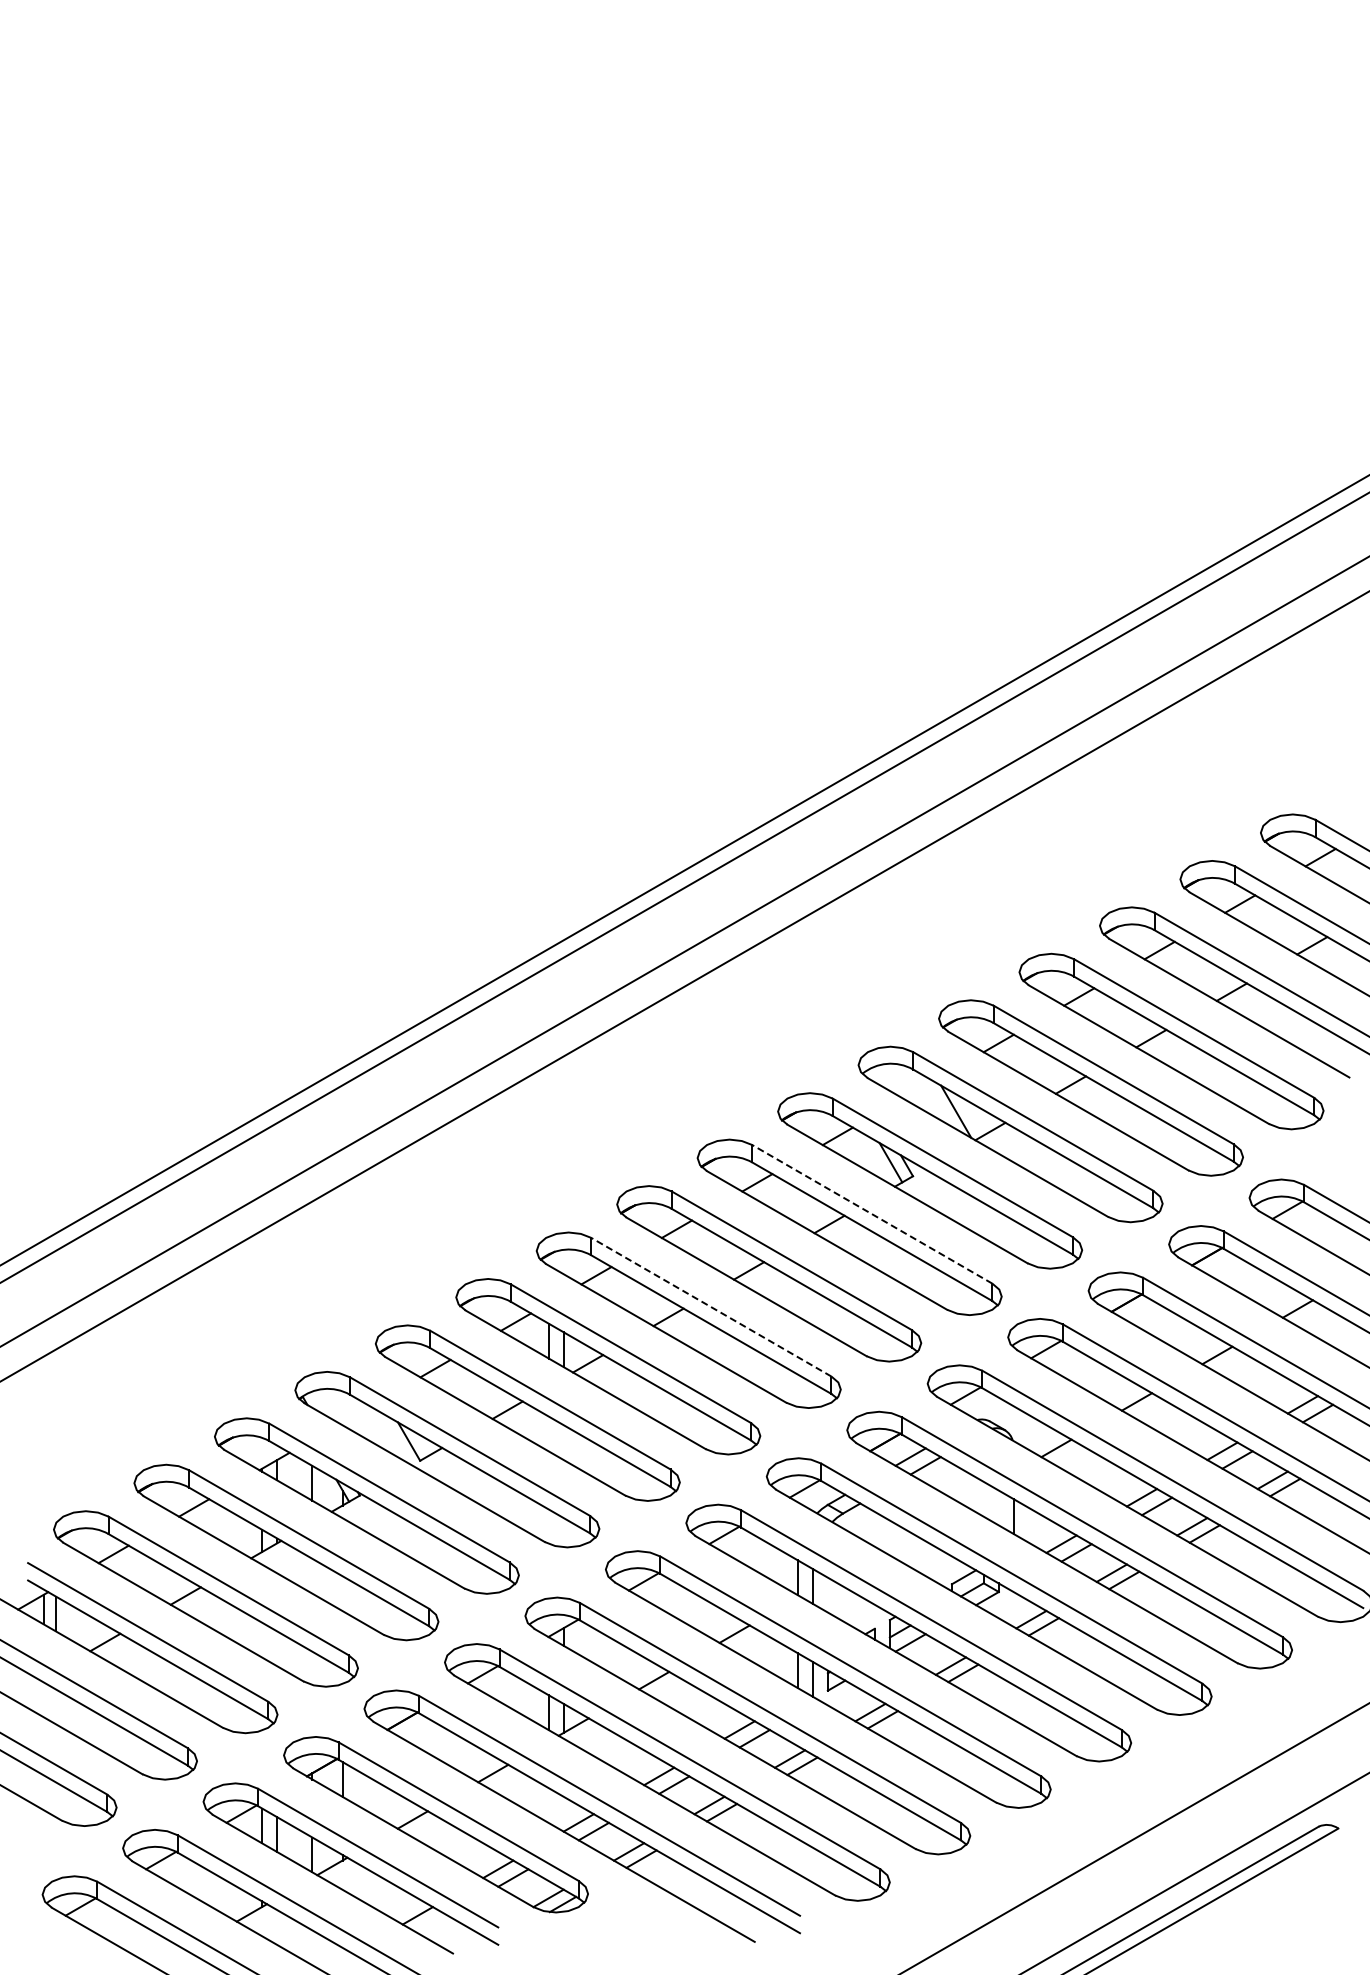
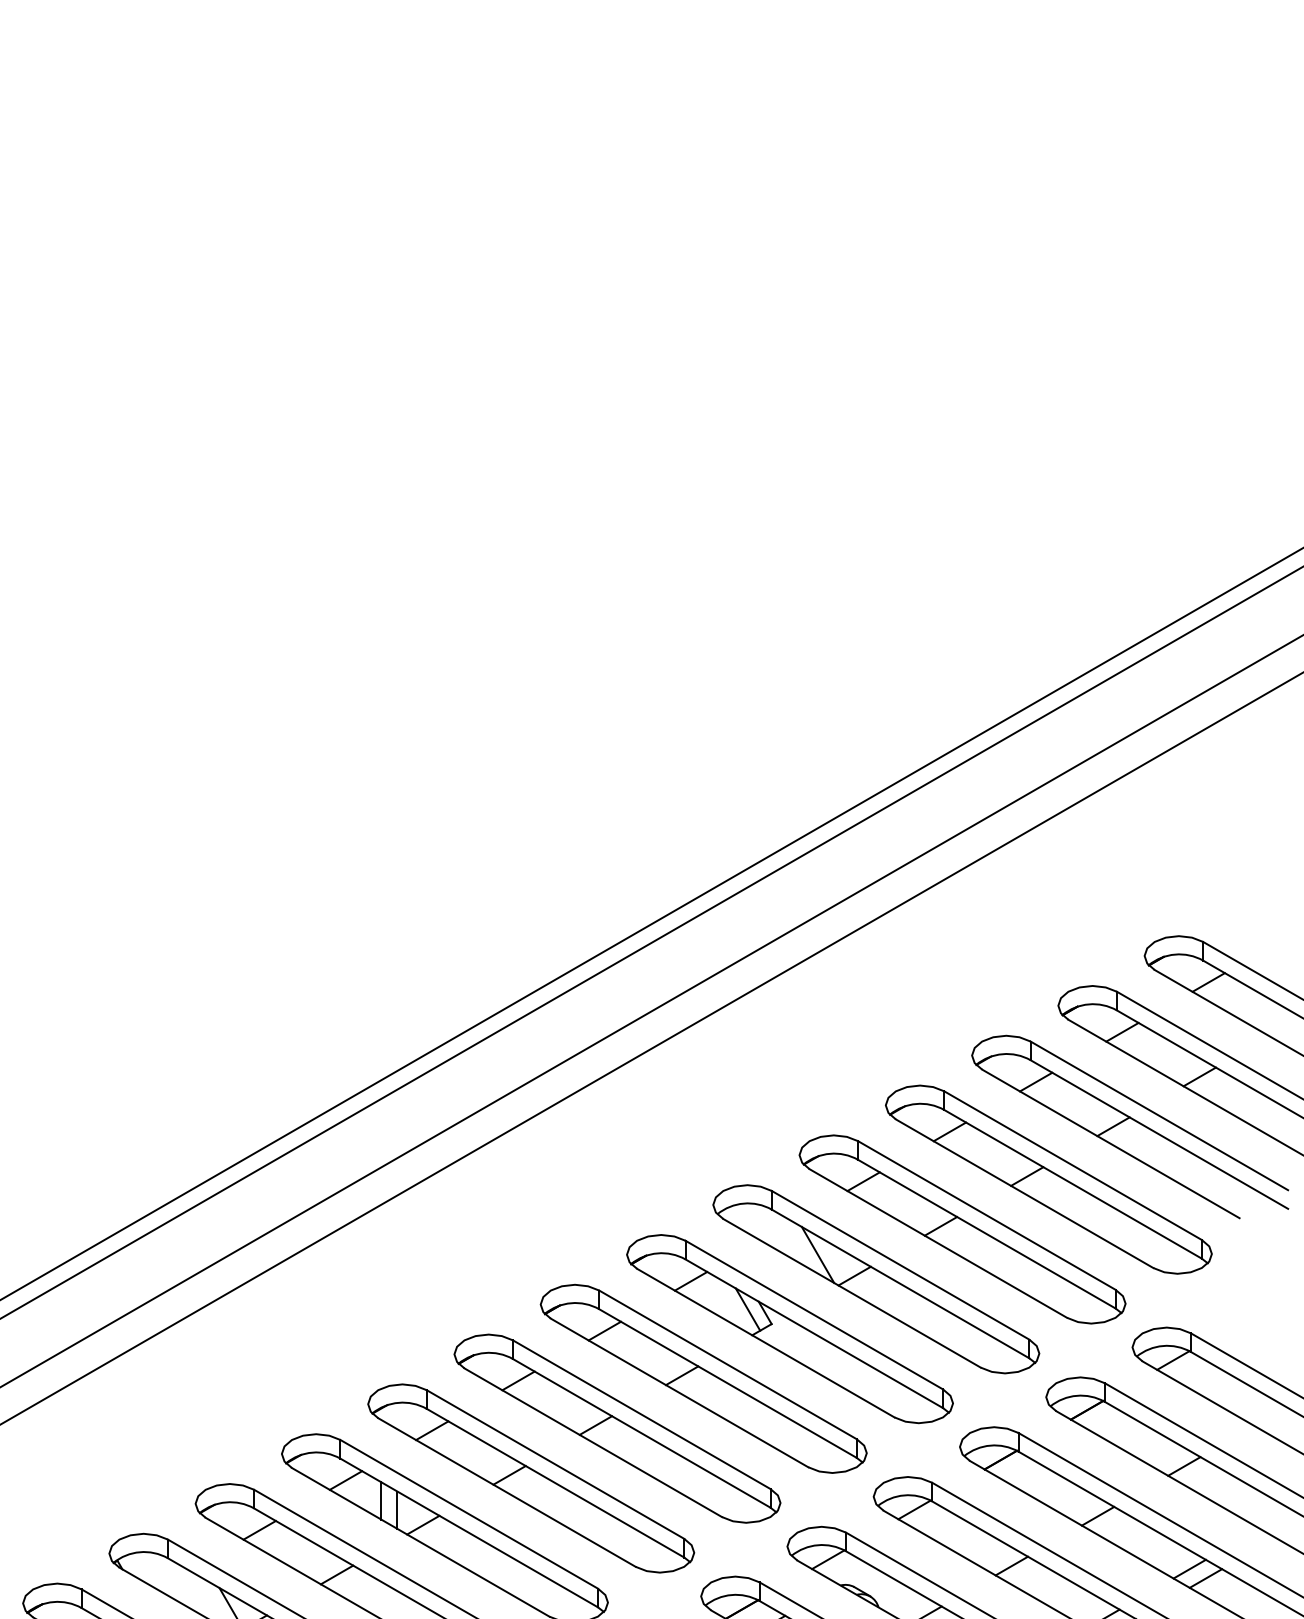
line: (872, 1214) -> (728, 1365), dashed -> solid
line: (711, 1307) -> (555, 1464), dashed -> solid

